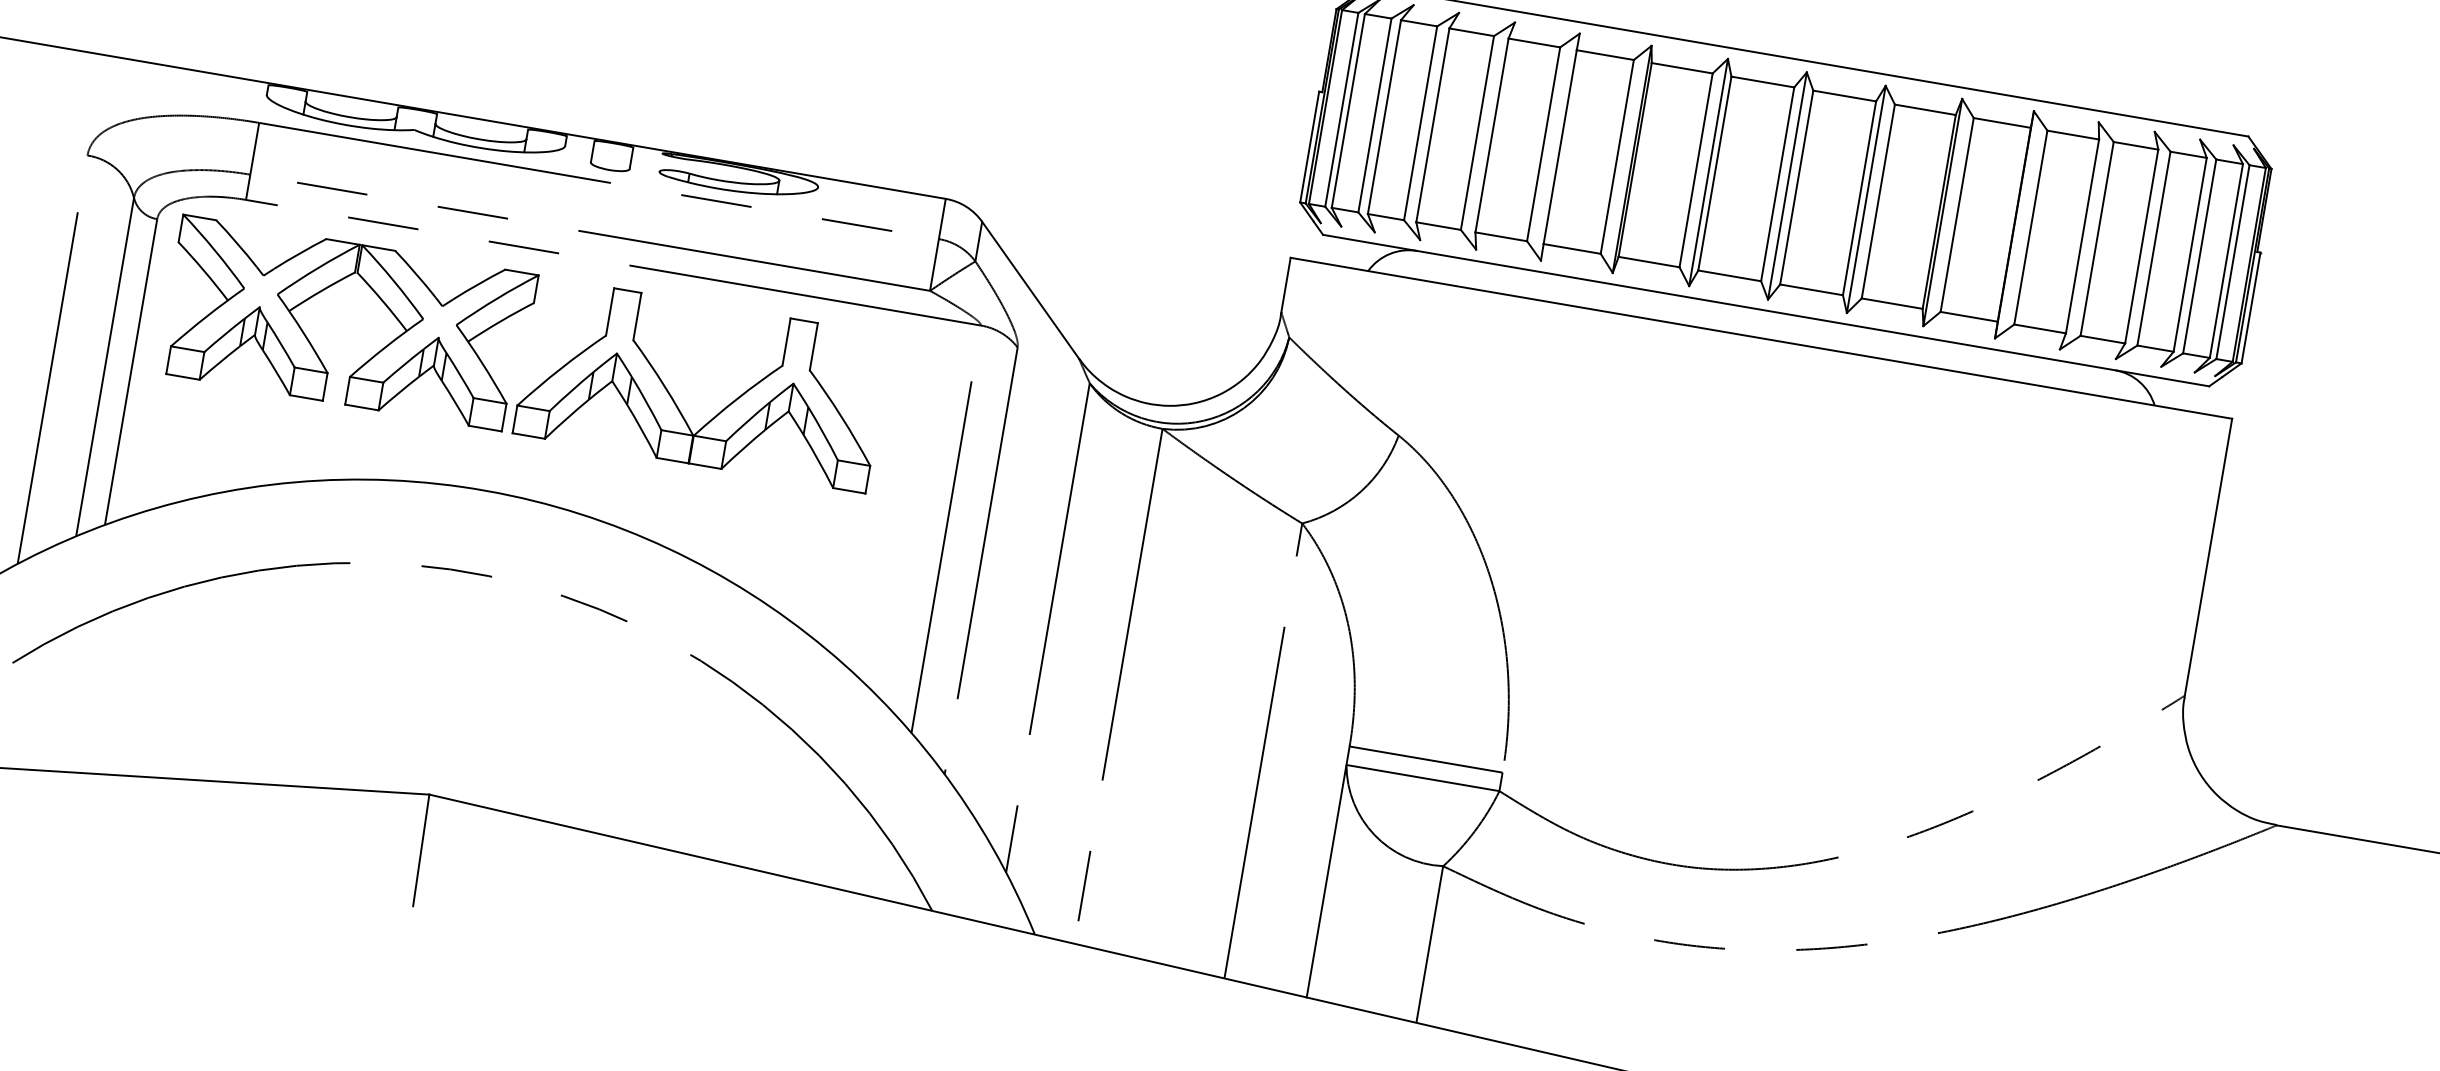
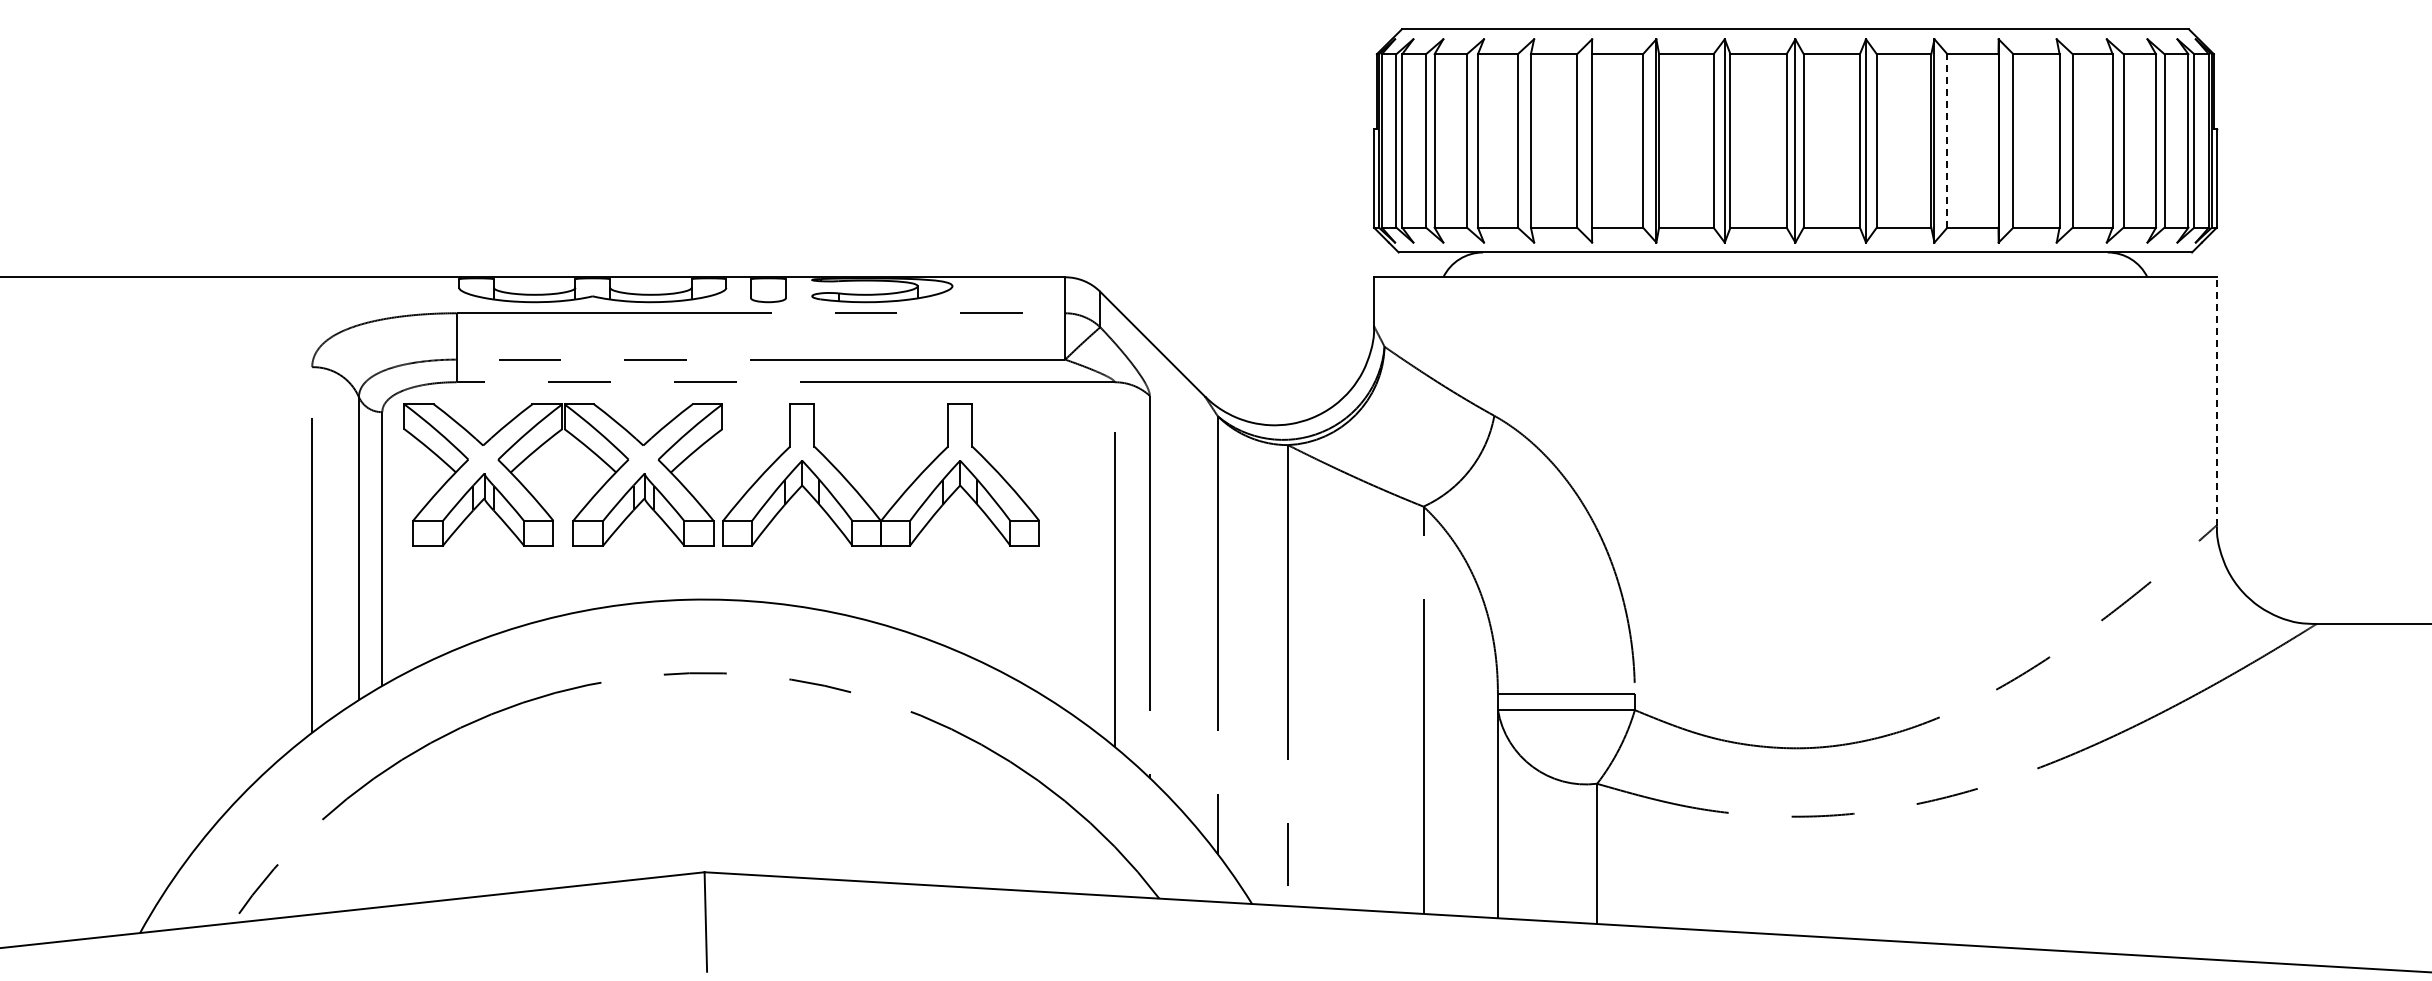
line: (1957, 214) -> (1947, 140), solid -> dashed
line: (2208, 557) -> (2216, 401), solid -> dashed

